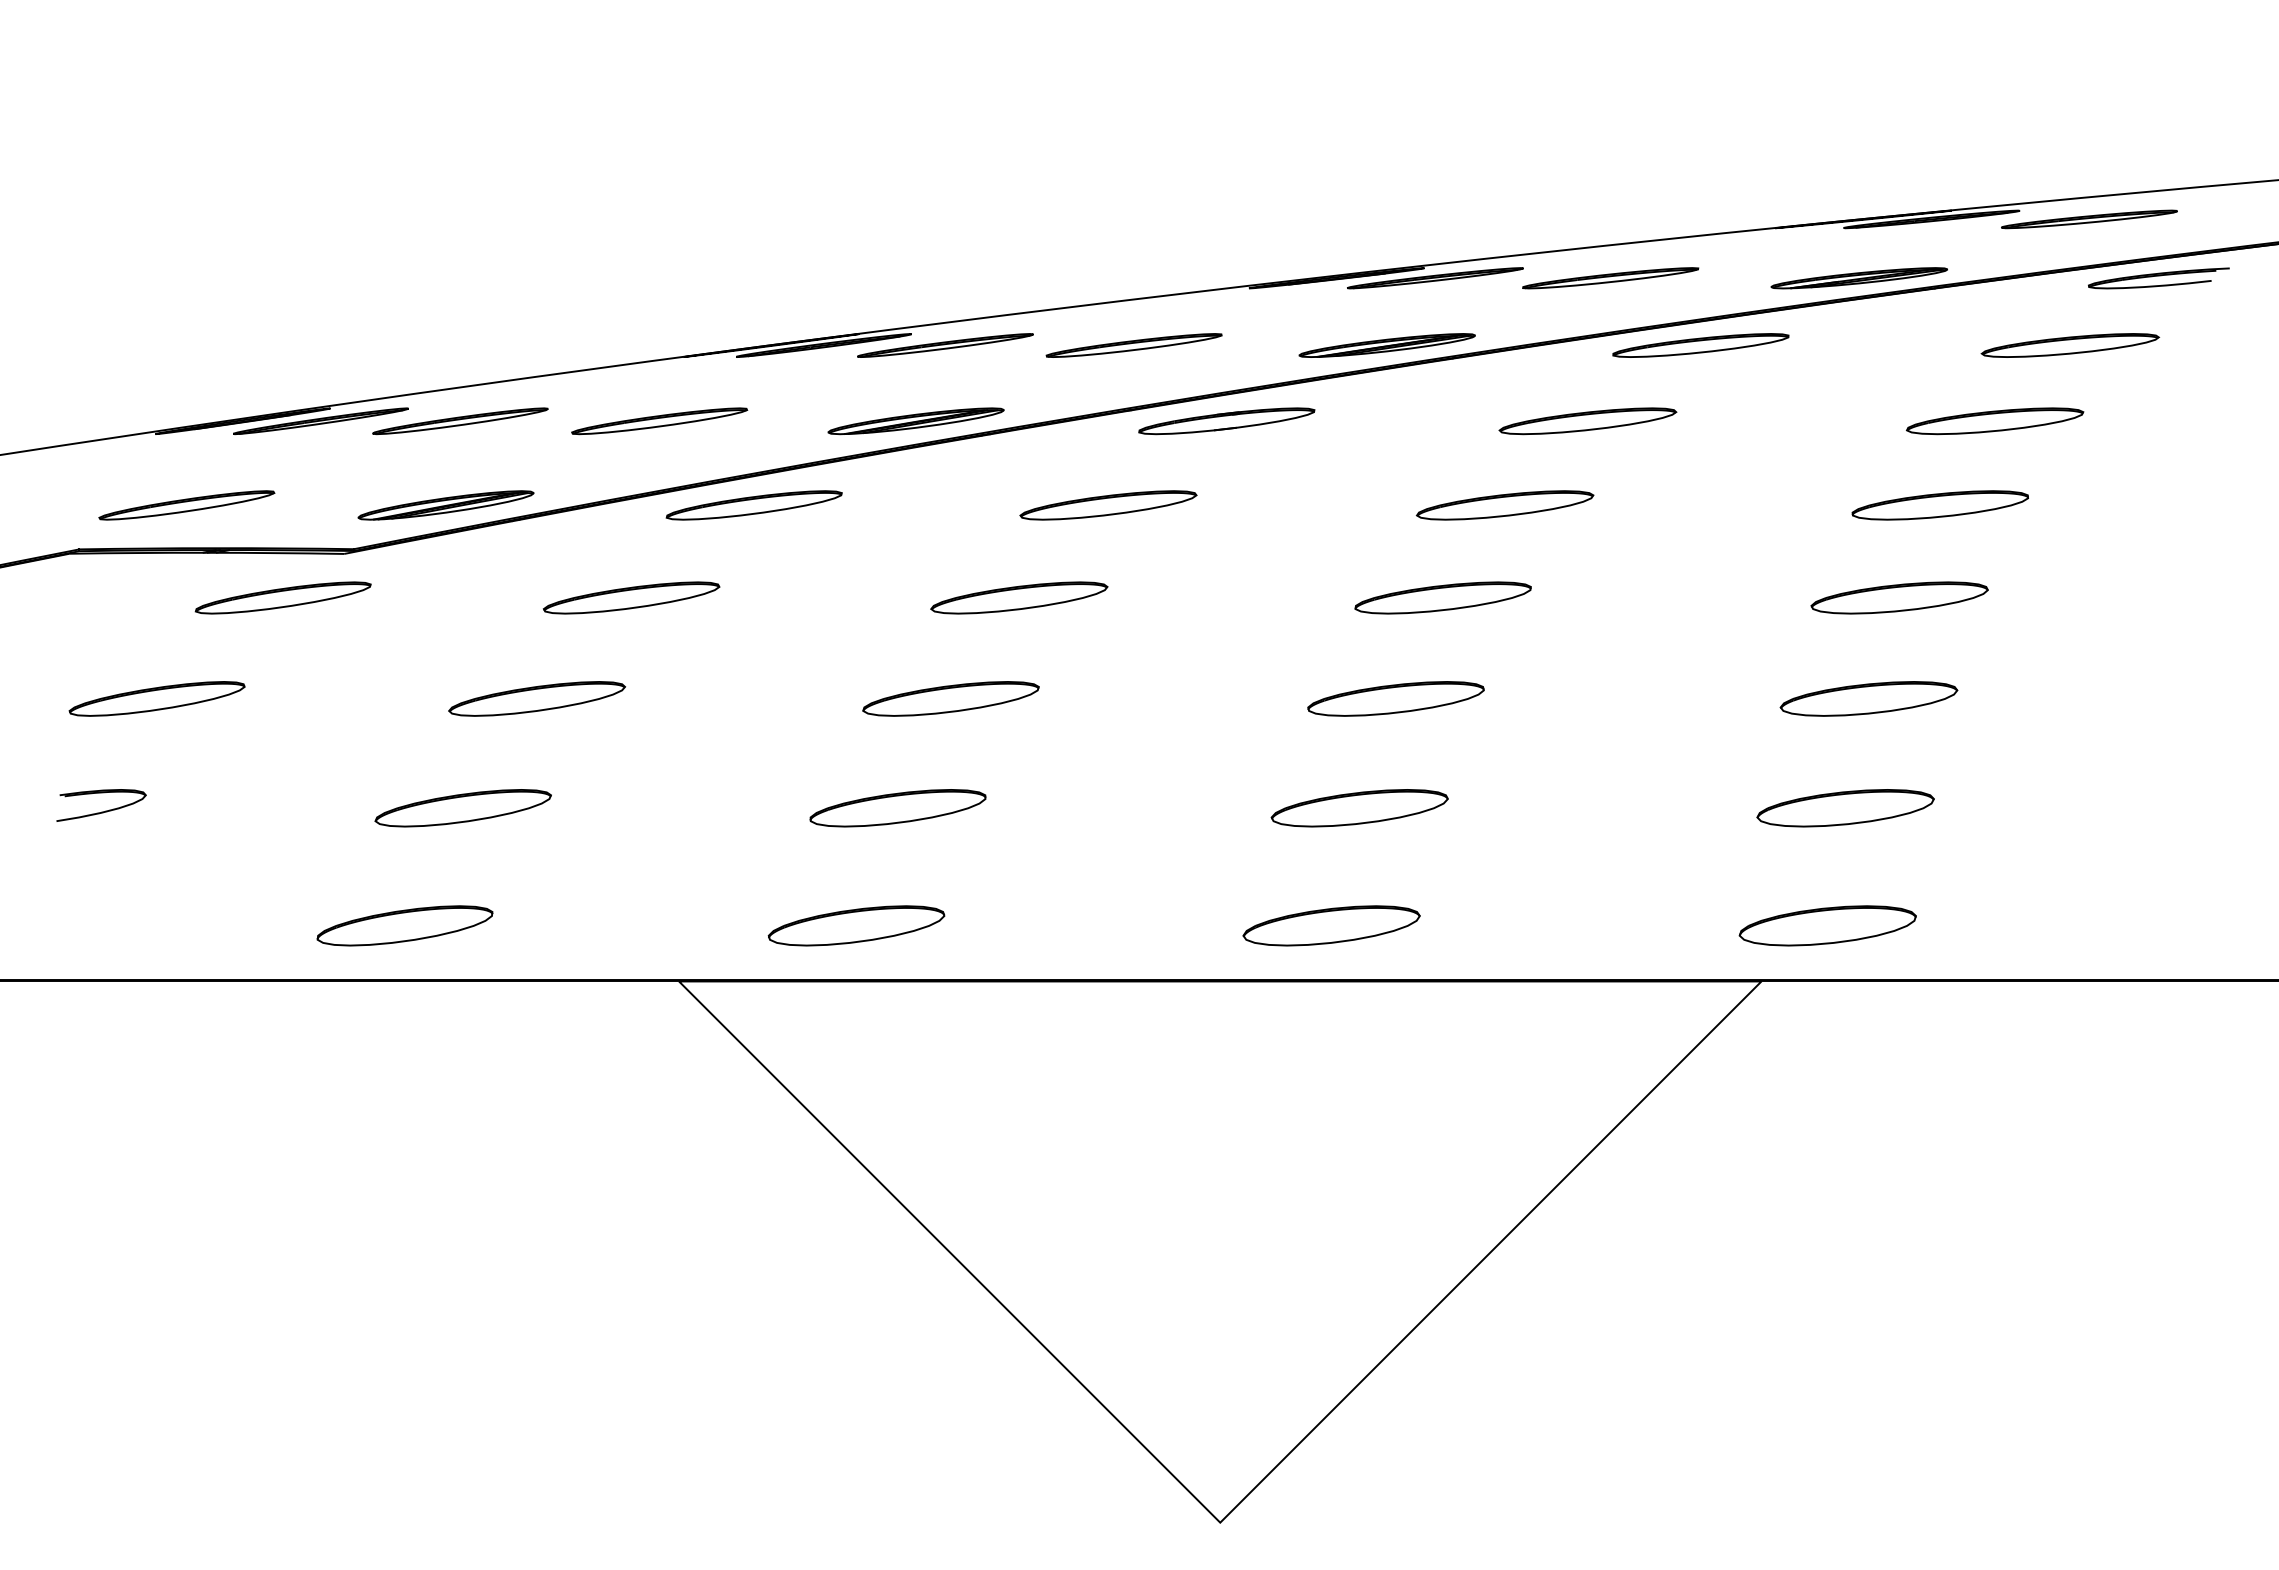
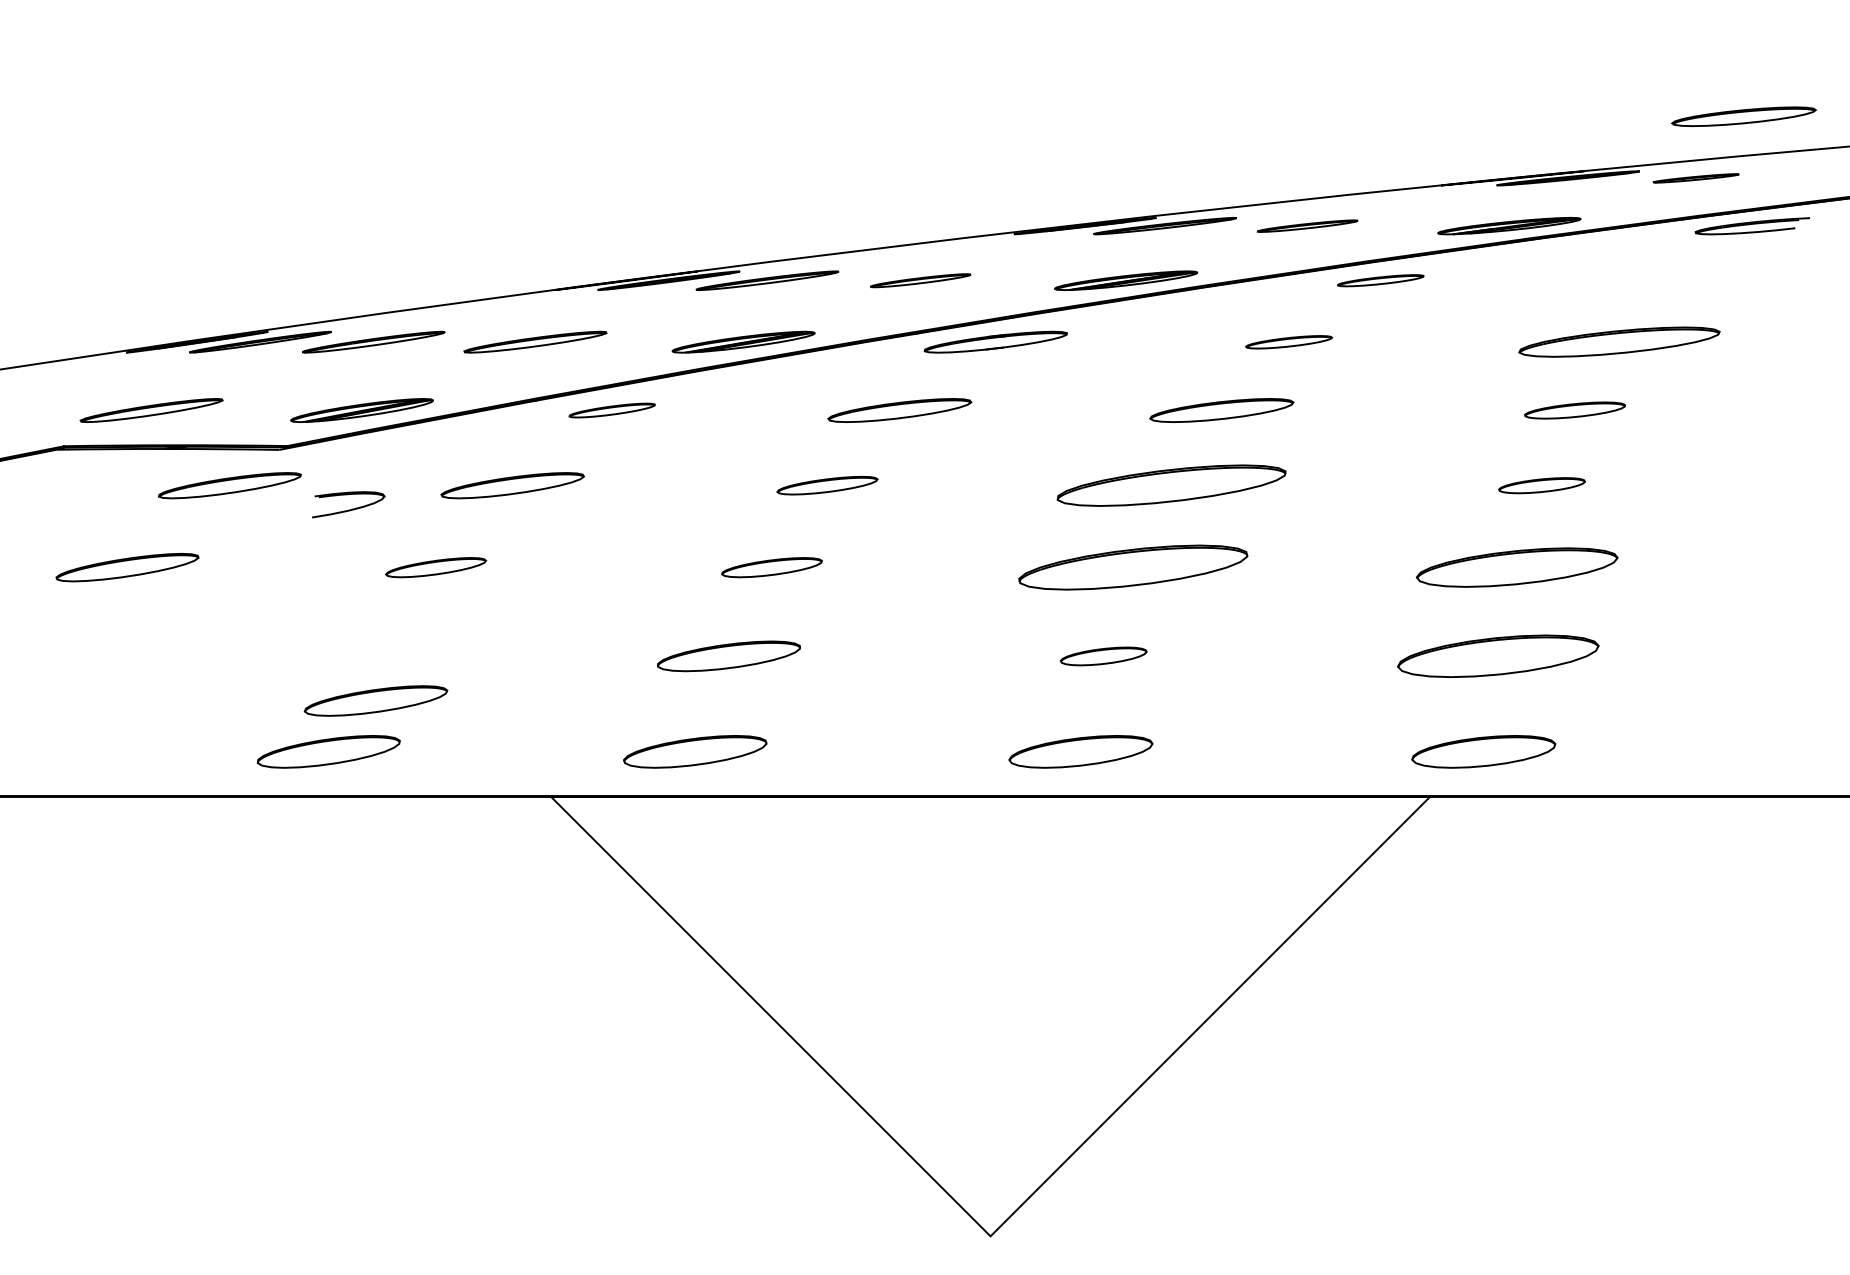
part: (2089, 219) -> (1696, 178), size x0.6
part: (1610, 278) -> (1307, 226), size x0.7
part: (1133, 345) -> (920, 280), size x0.7
part: (1700, 345) -> (1380, 280), size x0.6
part: (2070, 345) -> (1744, 116), moved
part: (1587, 421) -> (1288, 342), size x0.6
part: (1995, 421) -> (1619, 342), size x1.4
part: (753, 505) -> (611, 410), size x0.6
part: (1939, 505) -> (1574, 410), size x0.7
part: (1019, 597) -> (827, 485), size x0.7
part: (1442, 597) -> (1170, 485), size x1.6
part: (1899, 597) -> (1541, 485), size x0.6
part: (537, 698) -> (436, 567), size x0.7
part: (950, 698) -> (771, 567), size x0.7
part: (1395, 698) -> (1132, 567), size x1.6
part: (1868, 698) -> (1516, 567), size x1.4
part: (101, 805) -> (348, 504), moved
part: (462, 808) -> (375, 701), moved
part: (1359, 808) -> (1103, 656), size x0.6
part: (1845, 808) -> (1498, 656), size x1.4

